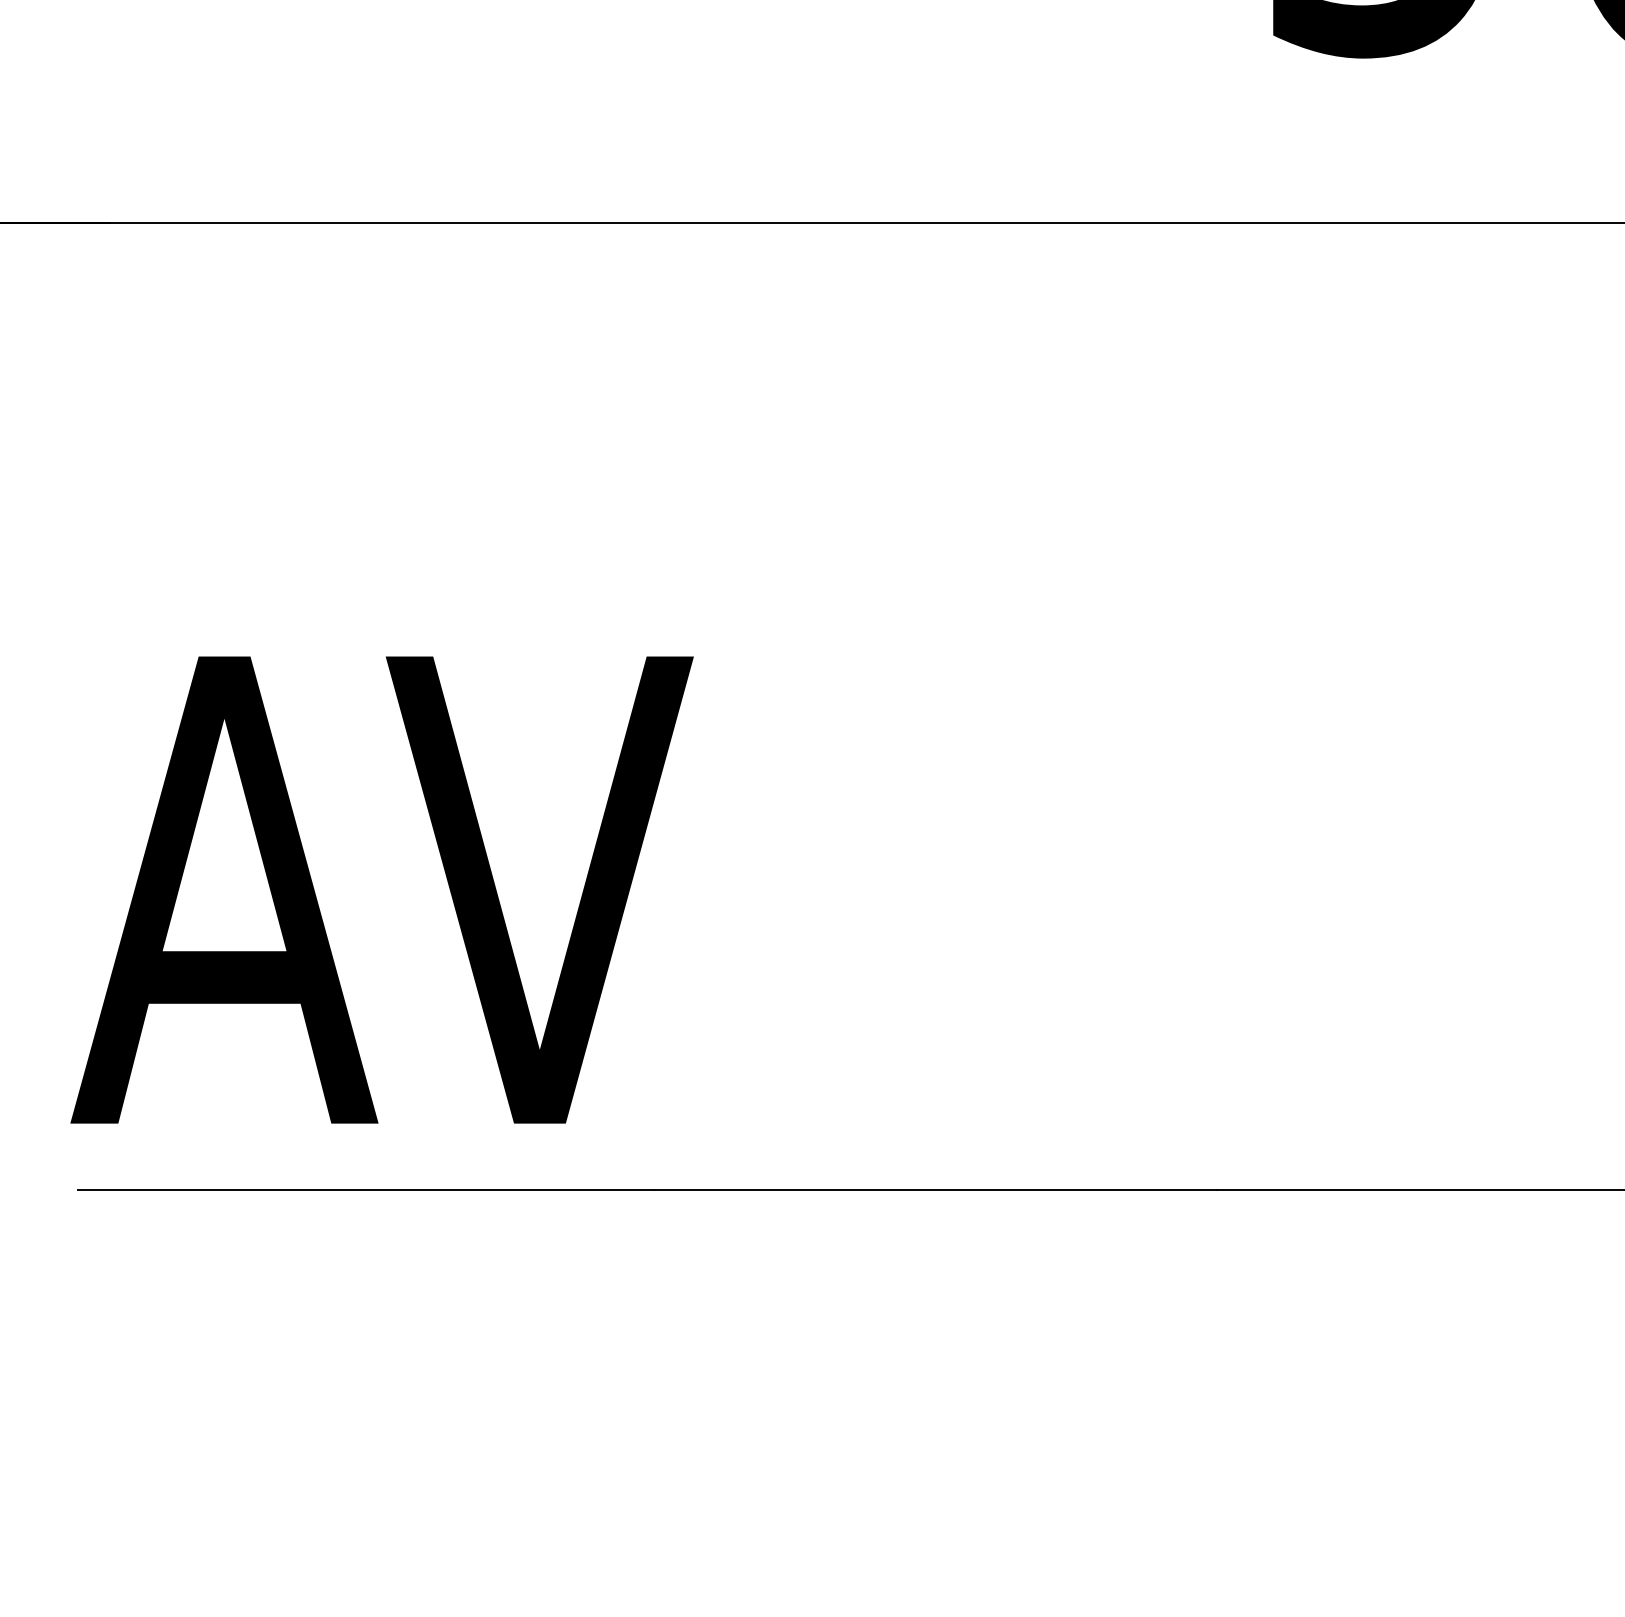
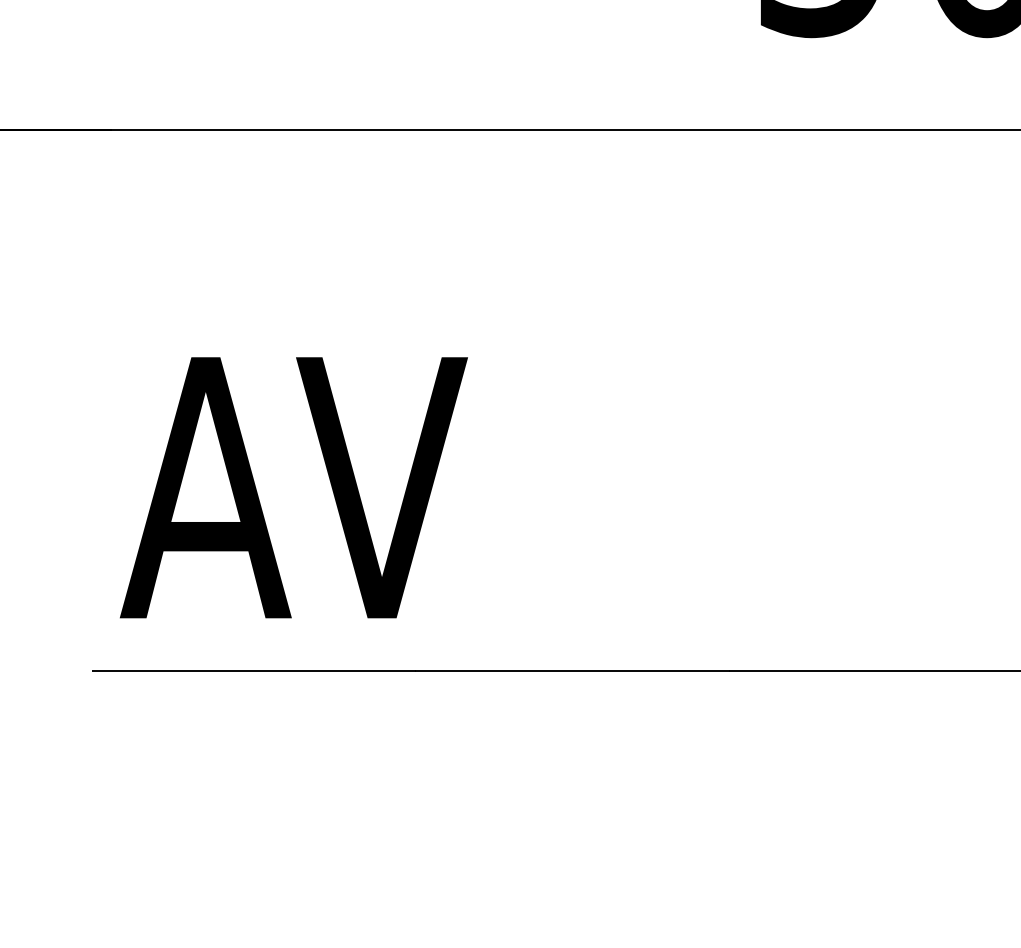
text: (381, 889) -> (293, 487), moved

